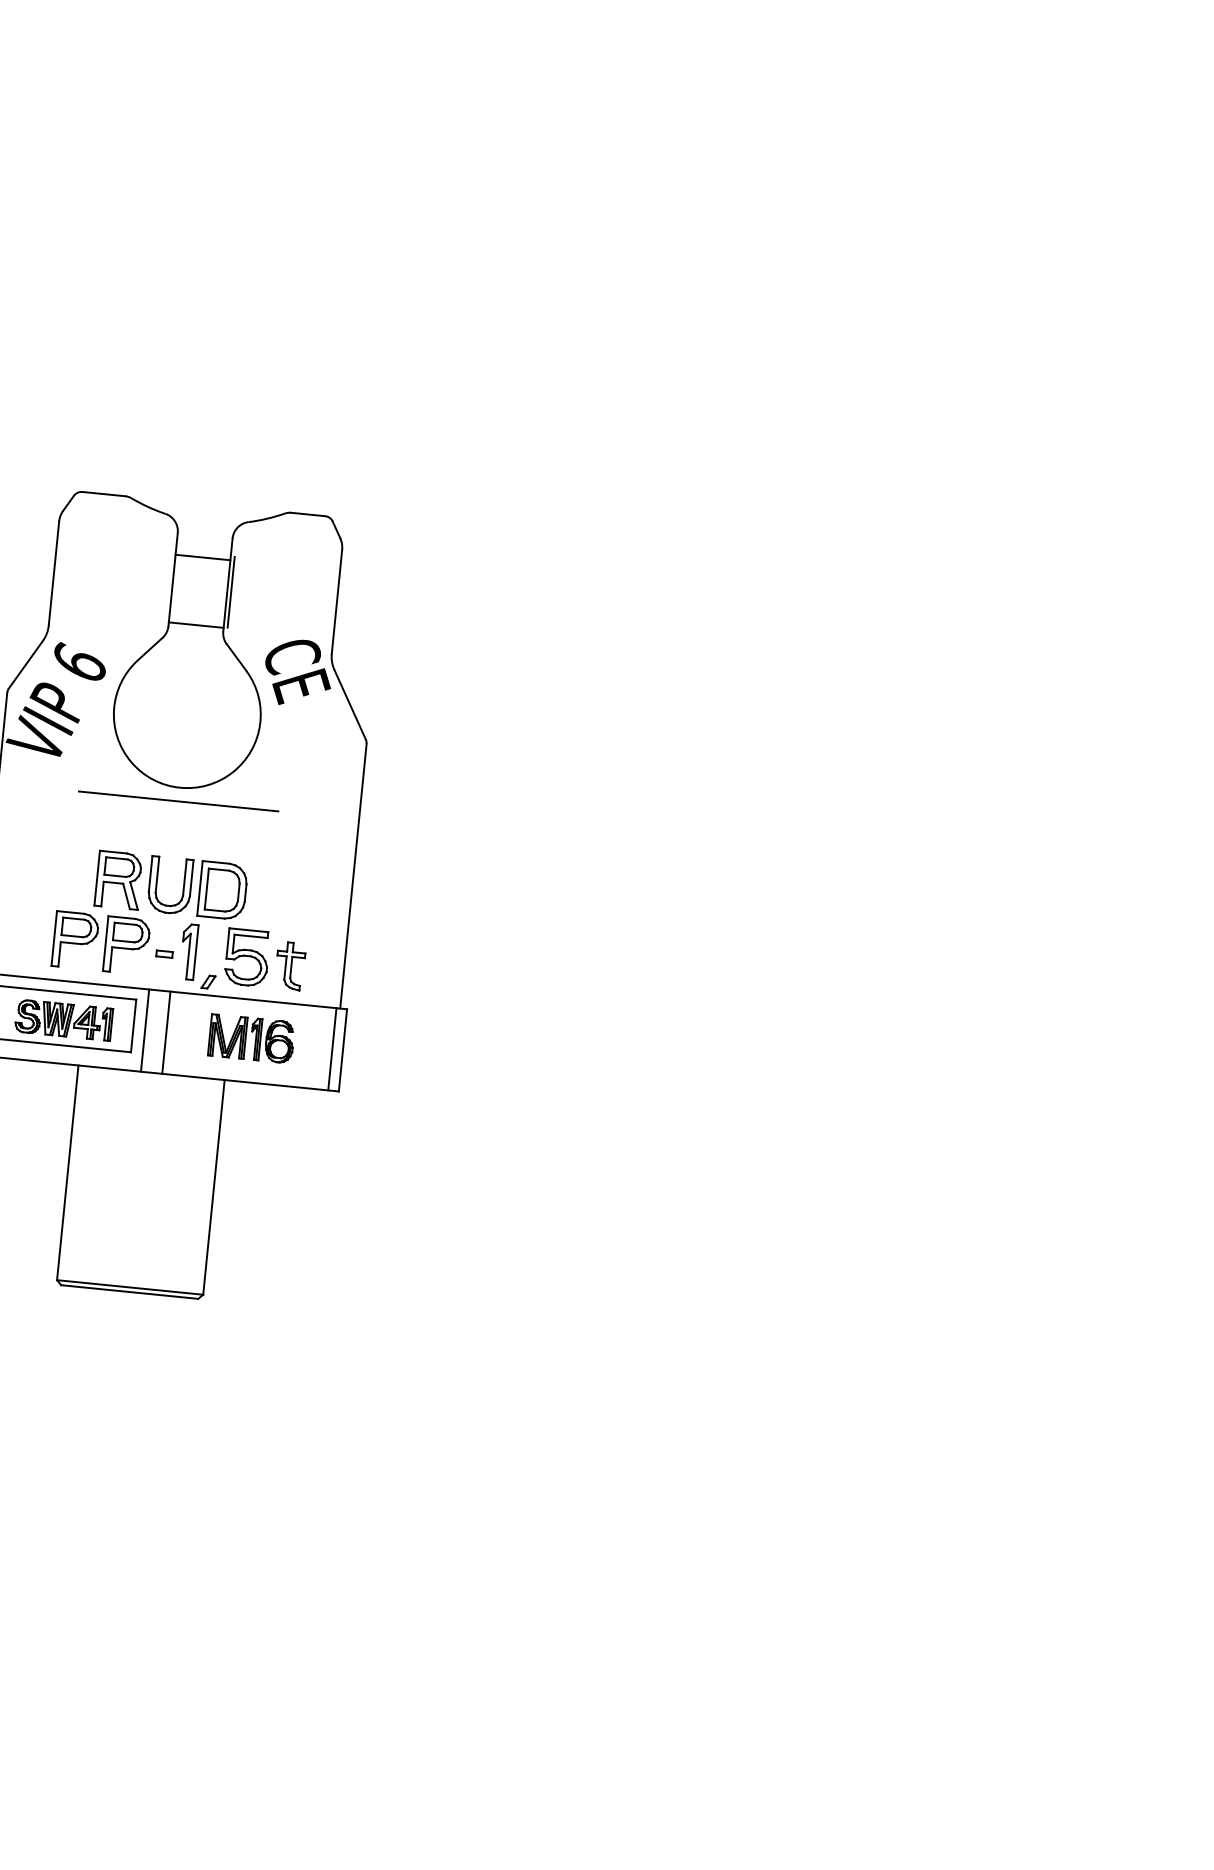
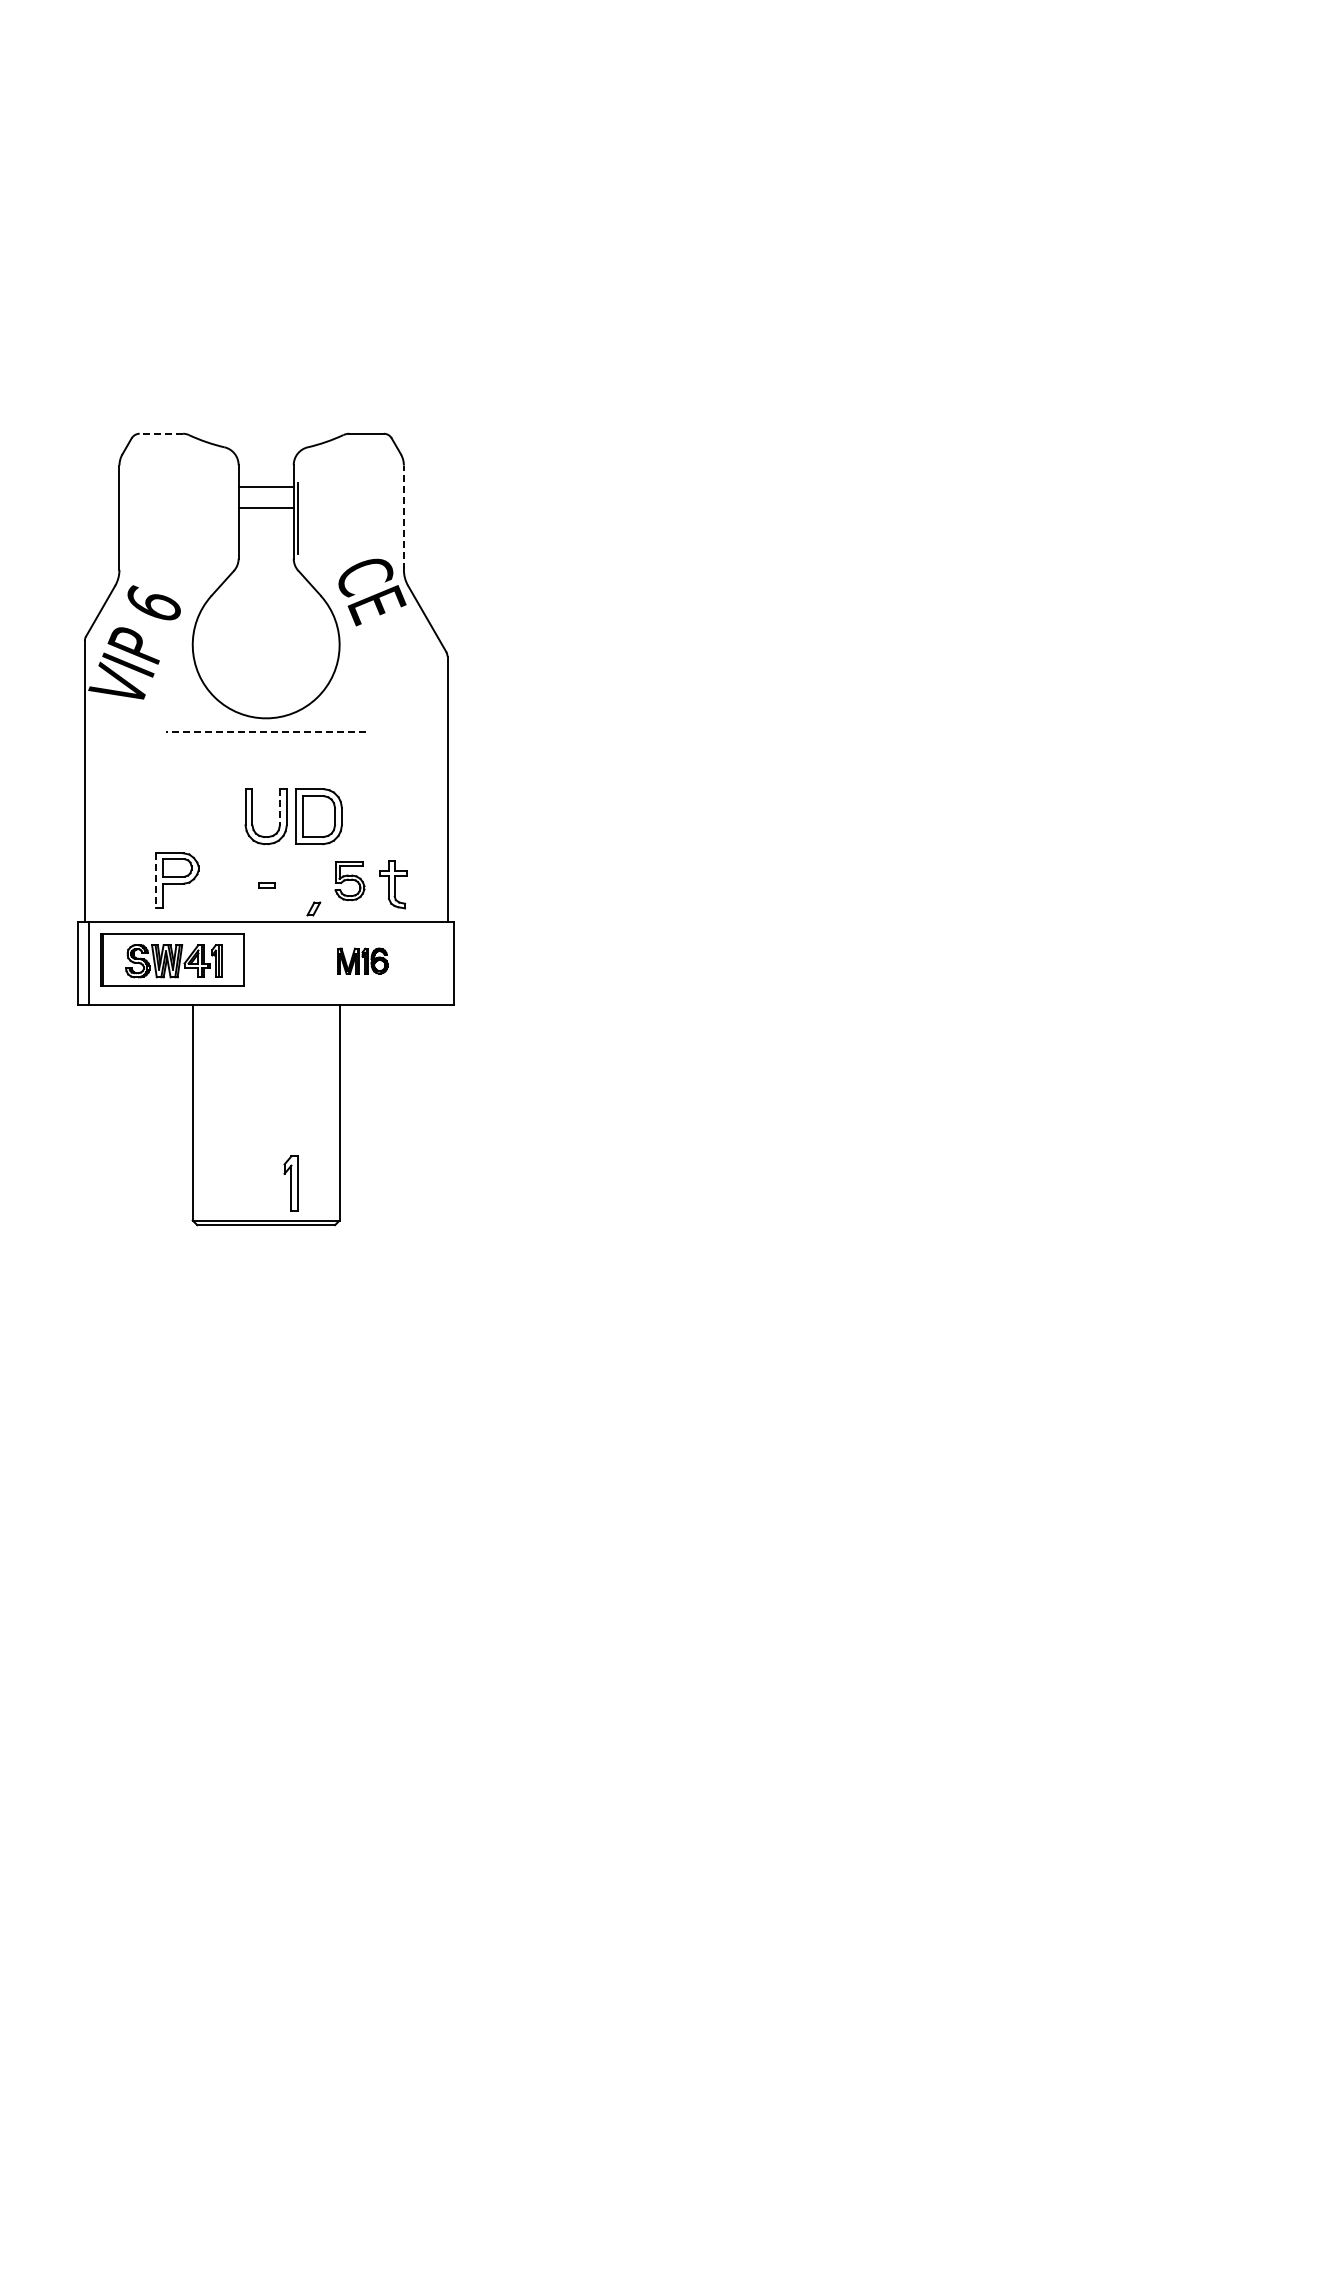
line: (104, 493) -> (161, 433), solid -> dashed
line: (336, 601) -> (403, 517), solid -> dashed
line: (195, 624) -> (265, 507), moved
line: (177, 801) -> (265, 732), solid -> dashed
line: (184, 877) -> (279, 807), solid -> dashed
part: (122, 912) -> (221, 848), removed
line: (54, 938) -> (156, 880), solid -> dashed
part: (188, 951) -> (290, 1183), moved
part: (246, 957) -> (349, 880), size x0.7
line: (145, 1030) -> (255, 963), removed
line: (165, 1032) -> (276, 963), removed
part: (251, 1038) -> (362, 960), size x0.6
line: (332, 1049) -> (443, 963), removed

